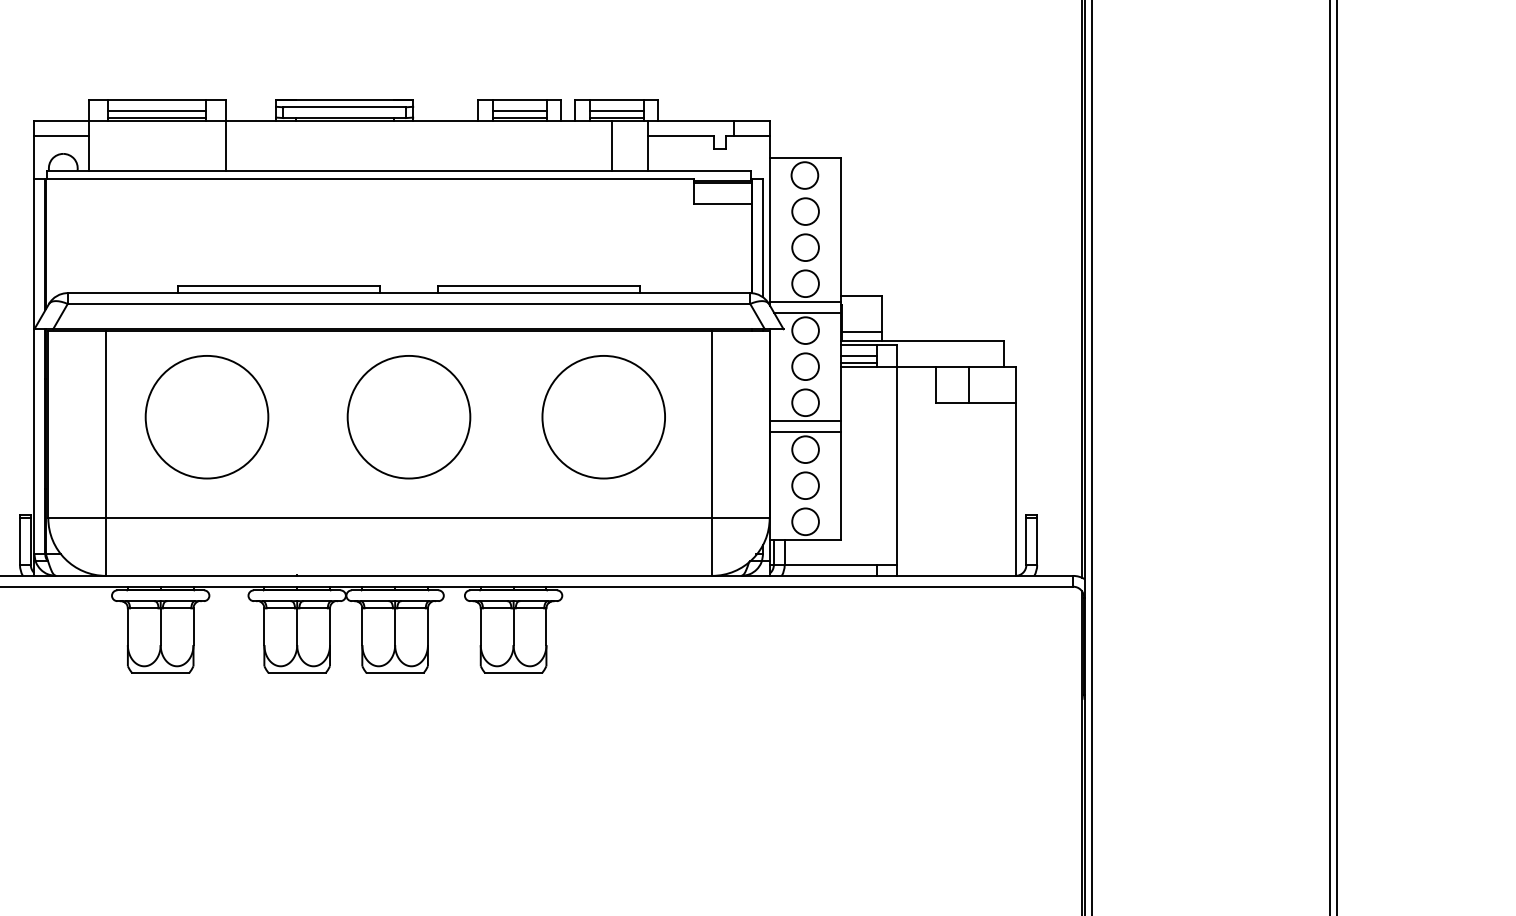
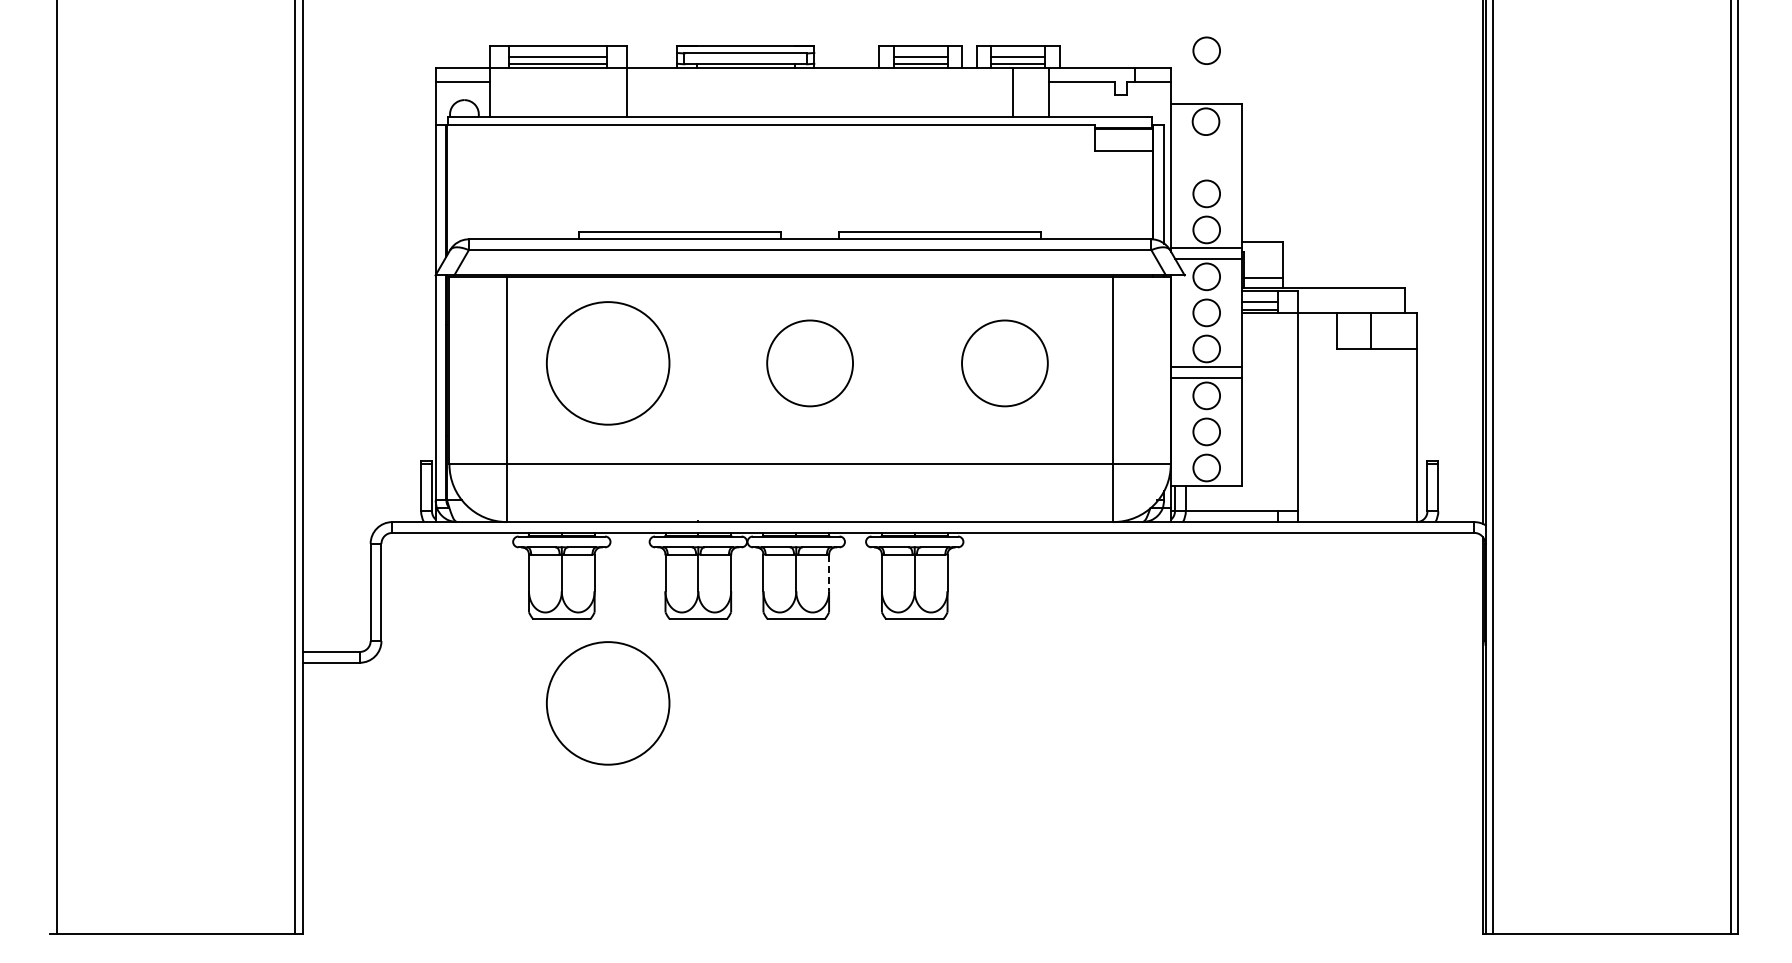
circle: (805, 211) -> (1206, 50), moved
circle: (408, 417) -> (809, 363), size x0.7
circle: (603, 417) -> (1004, 363), size x0.7
line: (428, 627) -> (829, 573), solid -> dashed
circle: (207, 757) -> (608, 703), added

